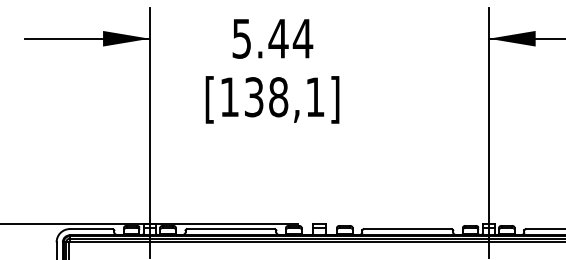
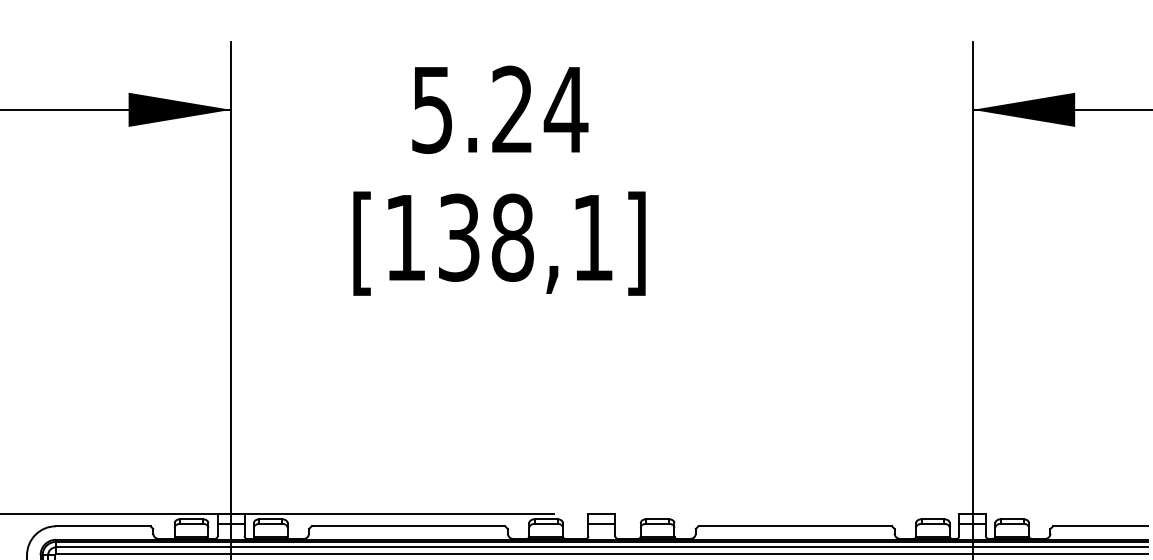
text: (278, 38) -> (512, 109), 5.44 -> 5.24

